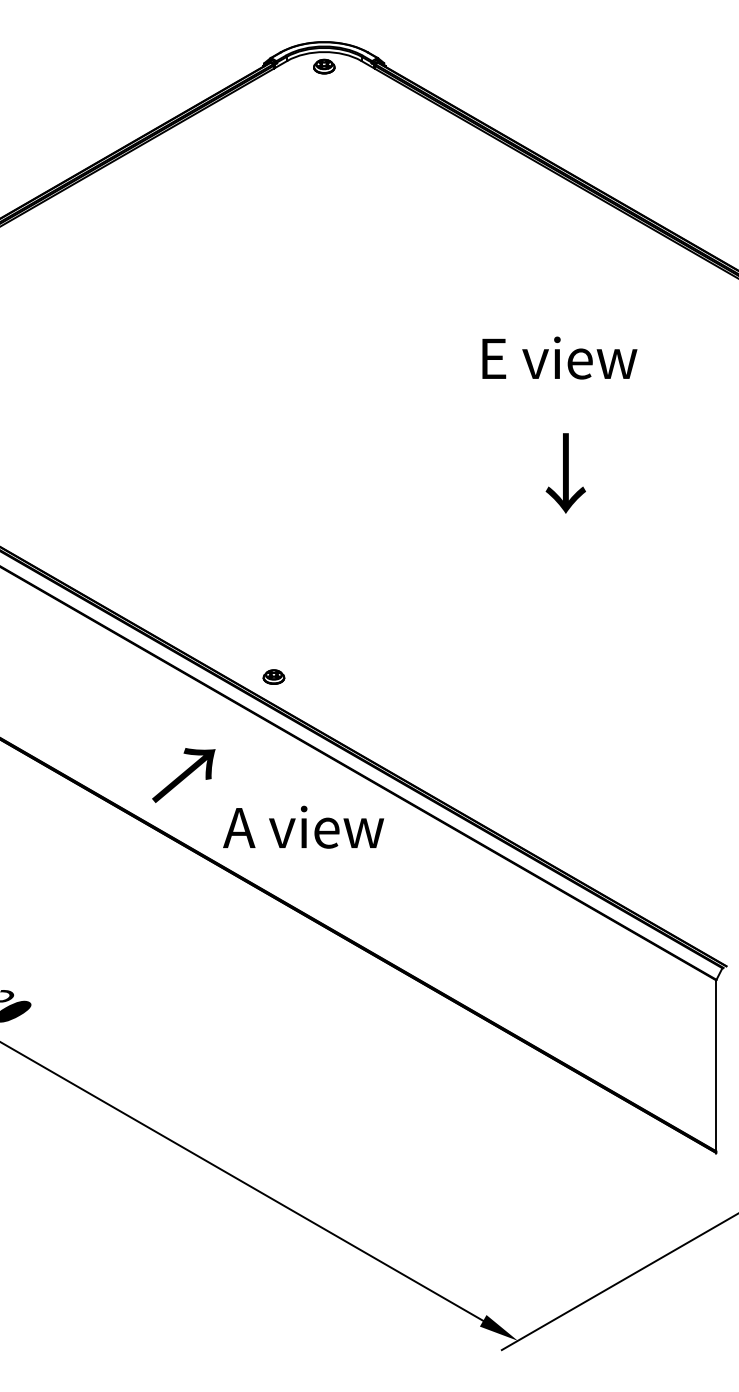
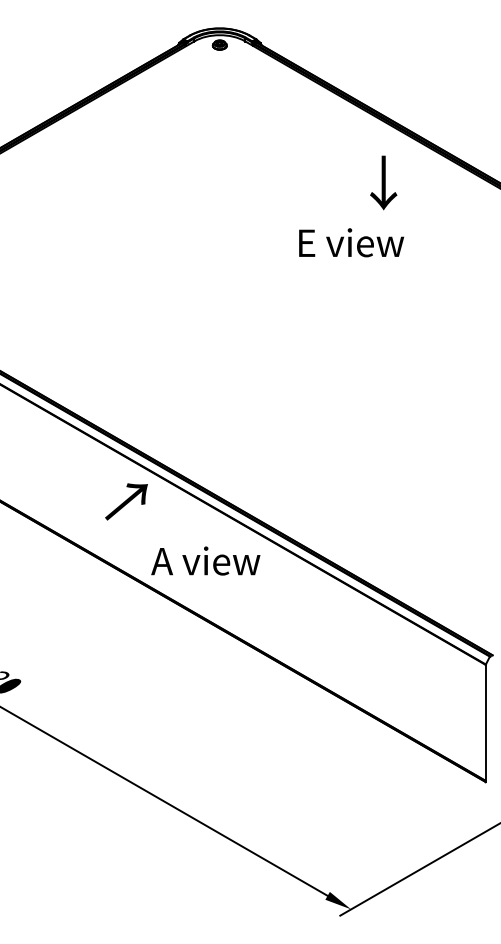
text: (559, 357) -> (351, 242), moved
text: (565, 472) -> (383, 182), moved
part: (273, 676) -> (185, 458), removed
text: (183, 774) -> (126, 501), moved

